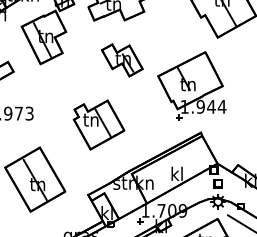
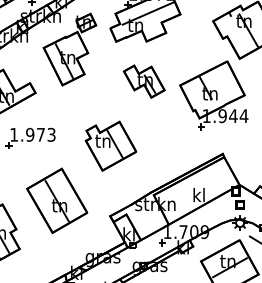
part: (191, 86) -> (213, 95), moved
part: (98, 124) -> (110, 145), moved

